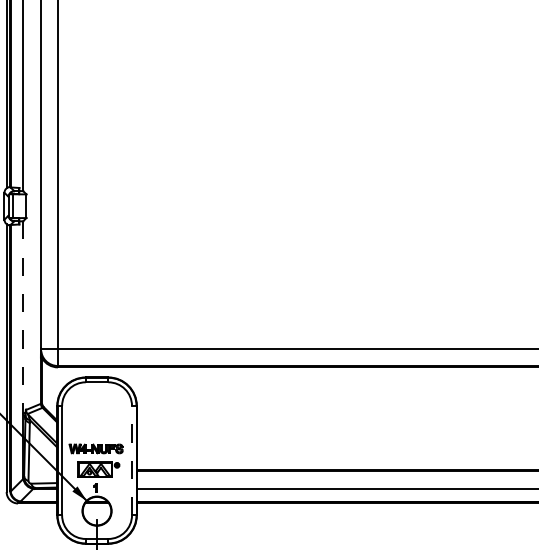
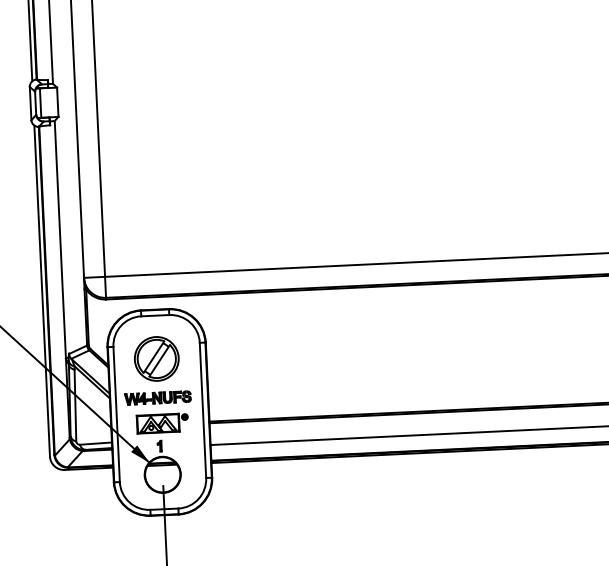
line: (23, 317) -> (60, 239), dashed -> solid
part: (96, 416) -> (156, 357), added
line: (132, 460) -> (203, 410), dashed -> solid

